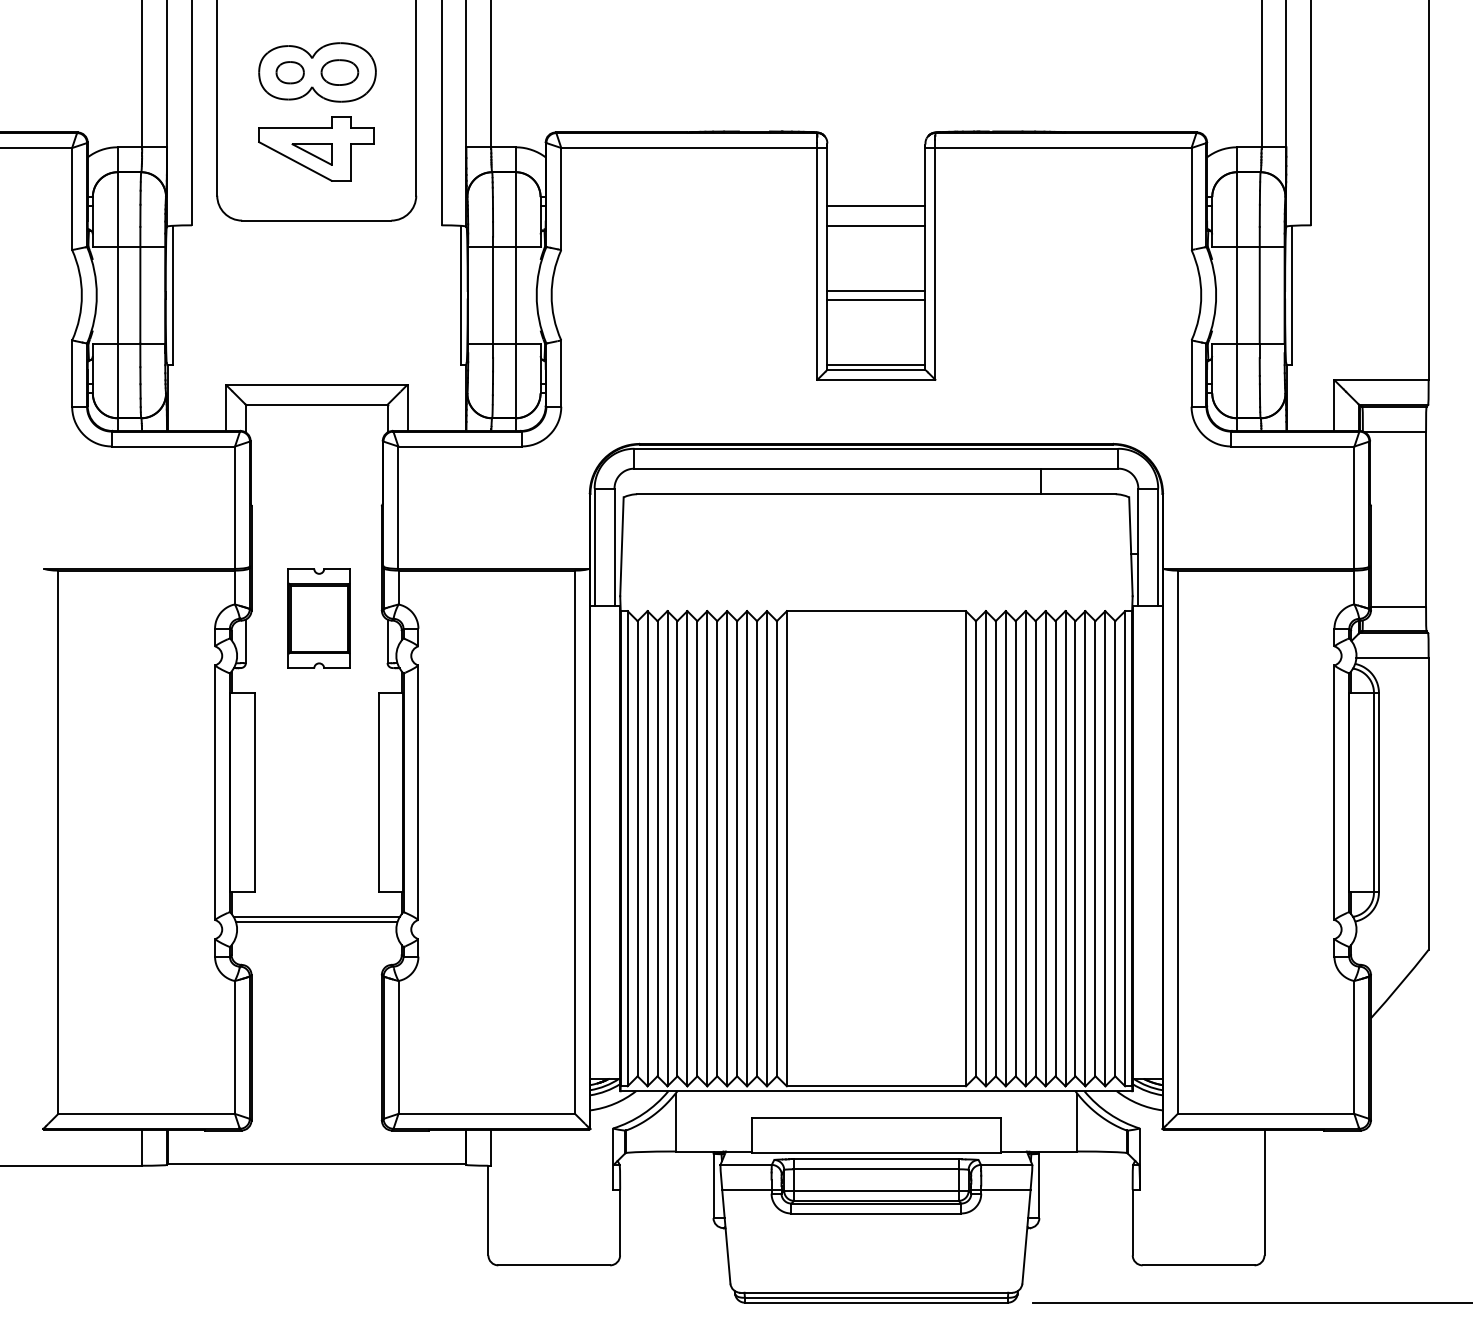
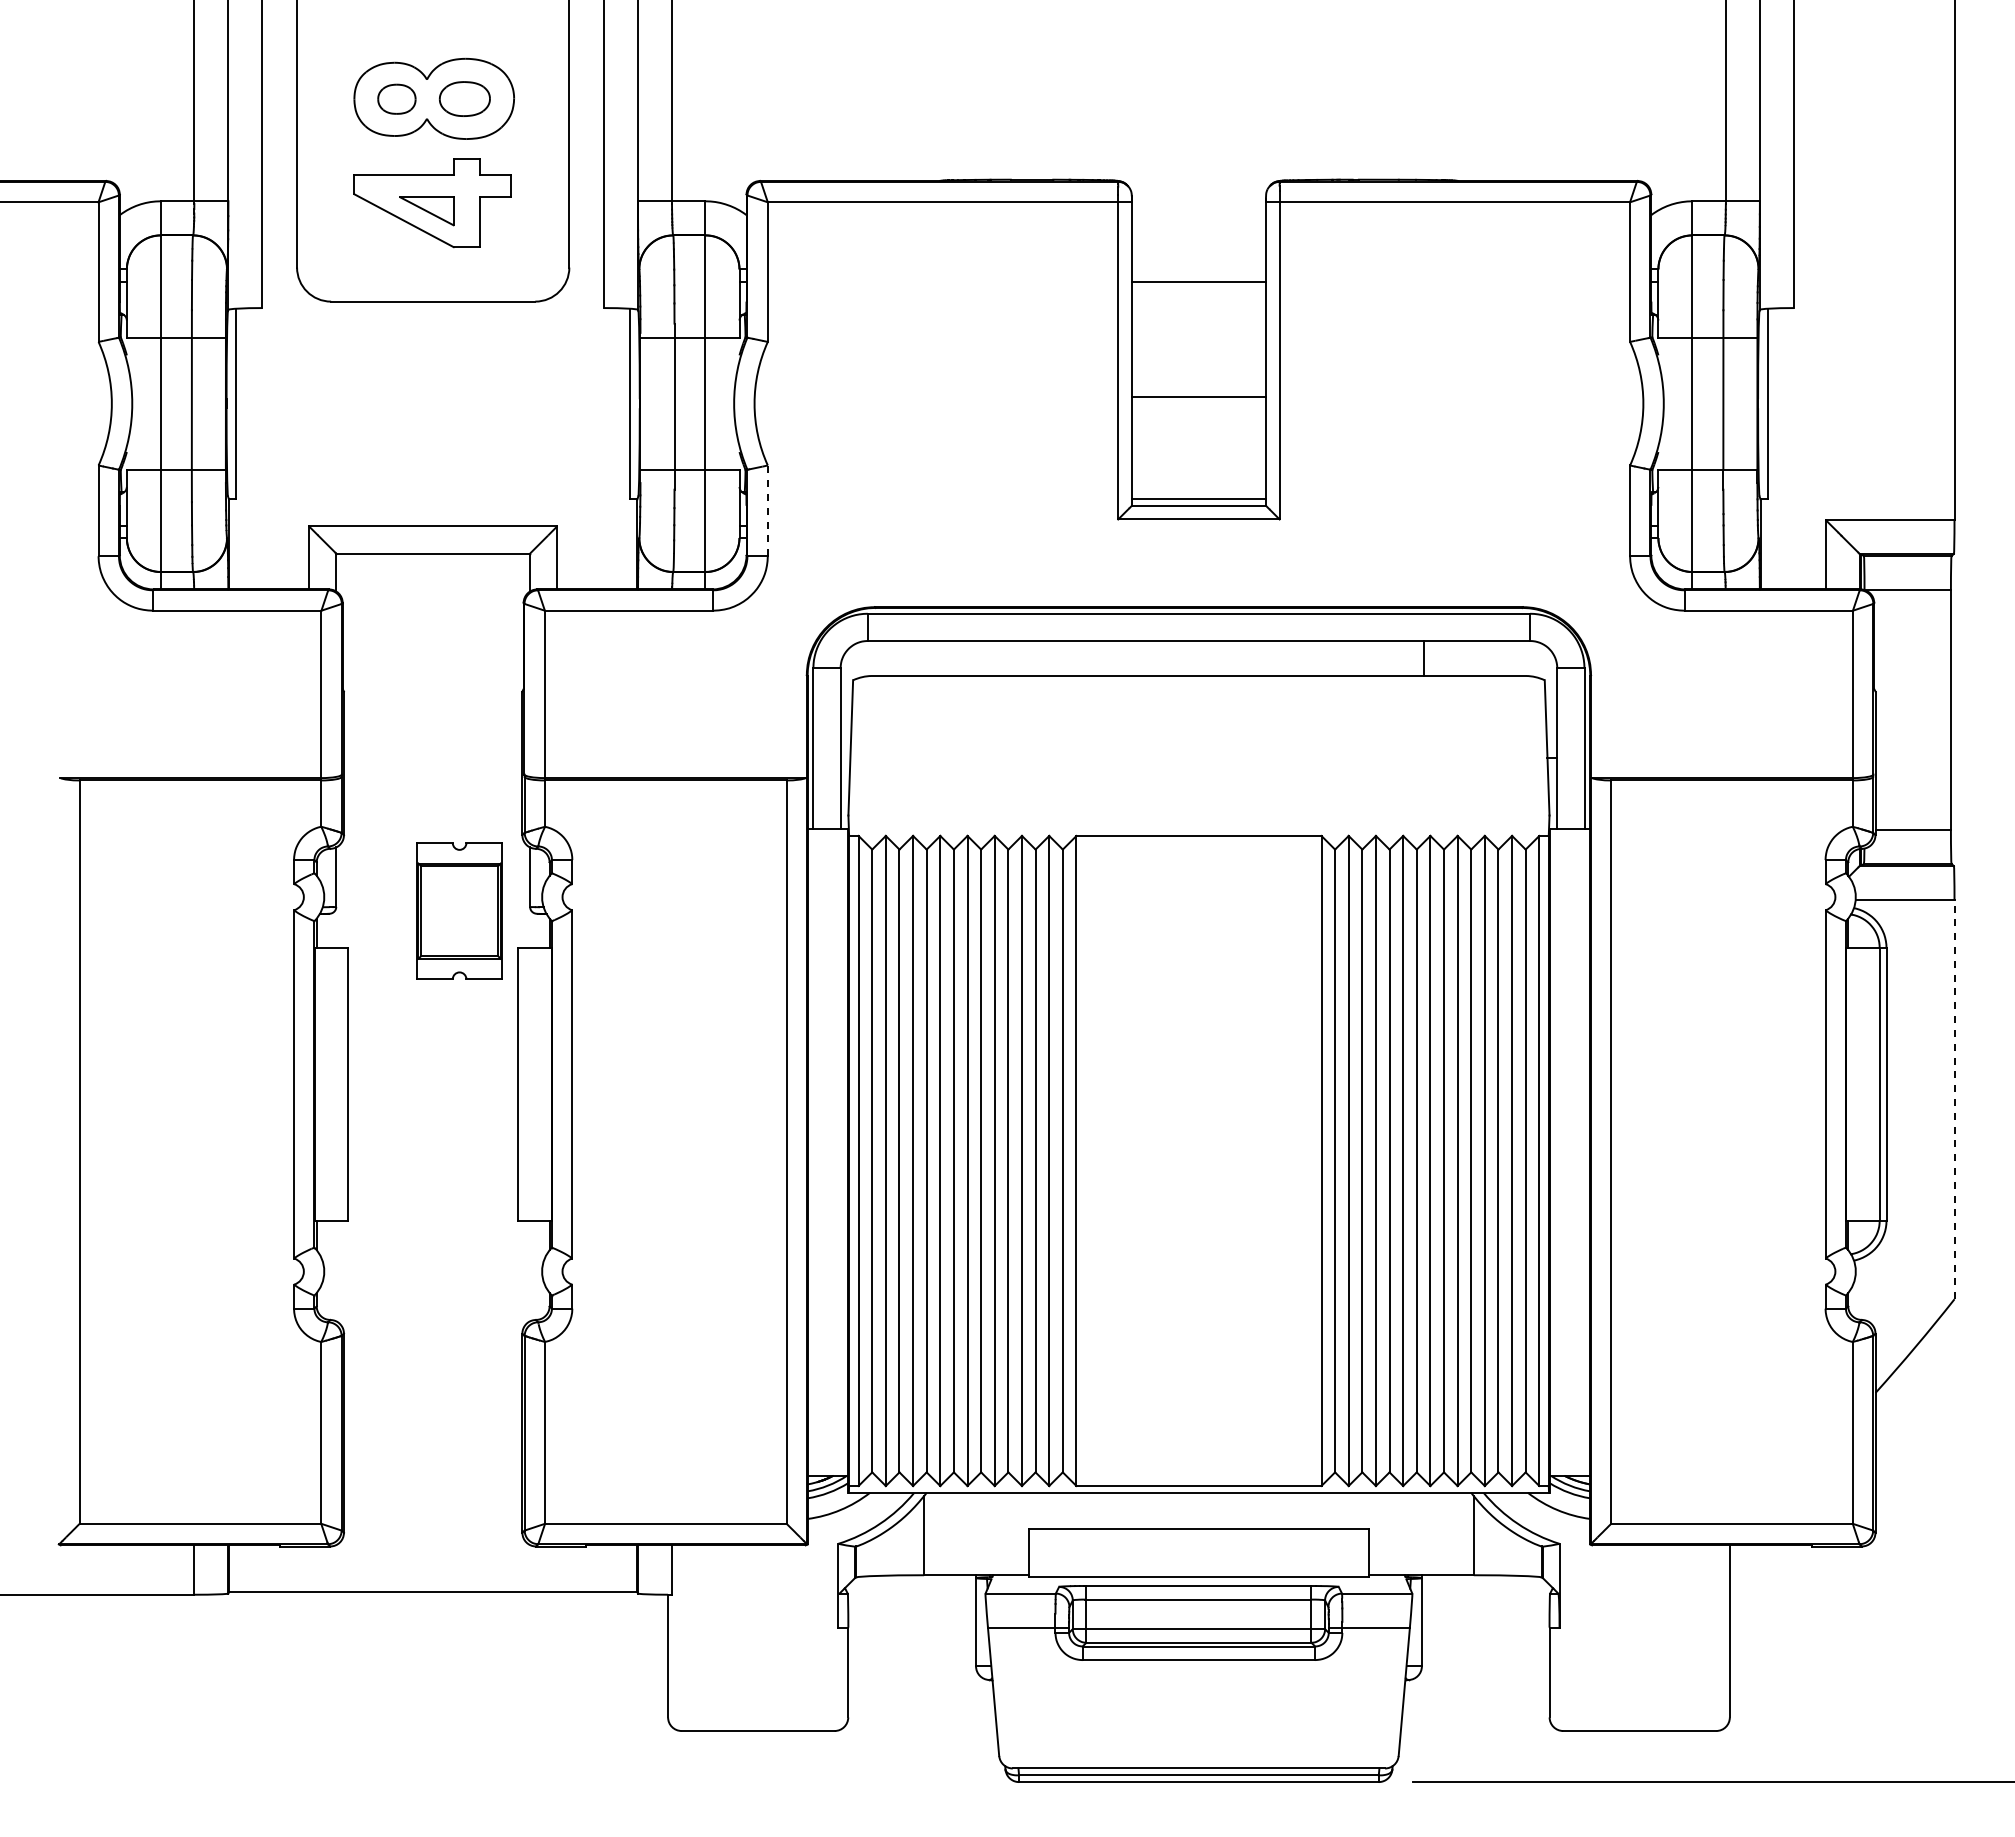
line: (876, 225) -> (1198, 308), removed
line: (876, 300) -> (1198, 410), removed
line: (561, 373) -> (767, 510), solid -> dashed
part: (319, 618) -> (459, 910), moved
line: (1428, 803) -> (1954, 1099), solid -> dashed
line: (316, 917) -> (432, 1254), removed
line: (316, 922) -> (432, 1261), removed

